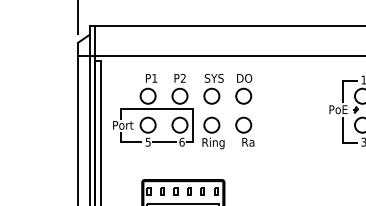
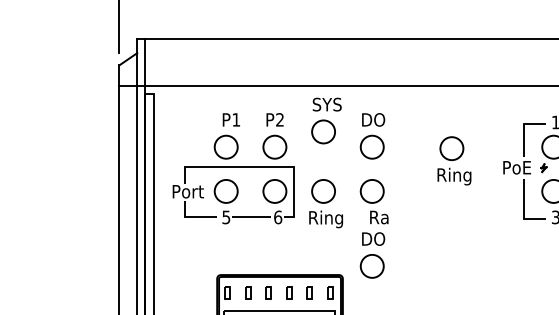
part: (213, 89) -> (326, 121), moved
part: (297, 104) -> (454, 159), added
part: (243, 167) -> (371, 256), added

